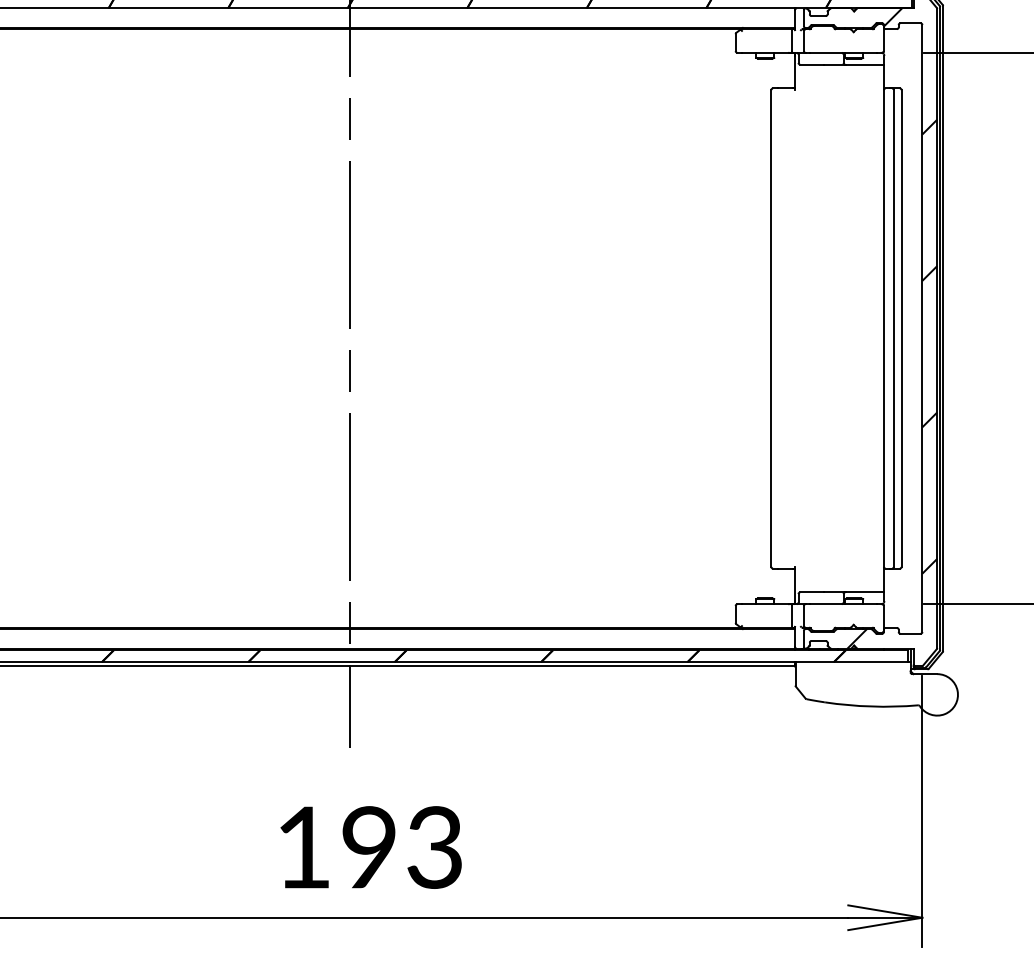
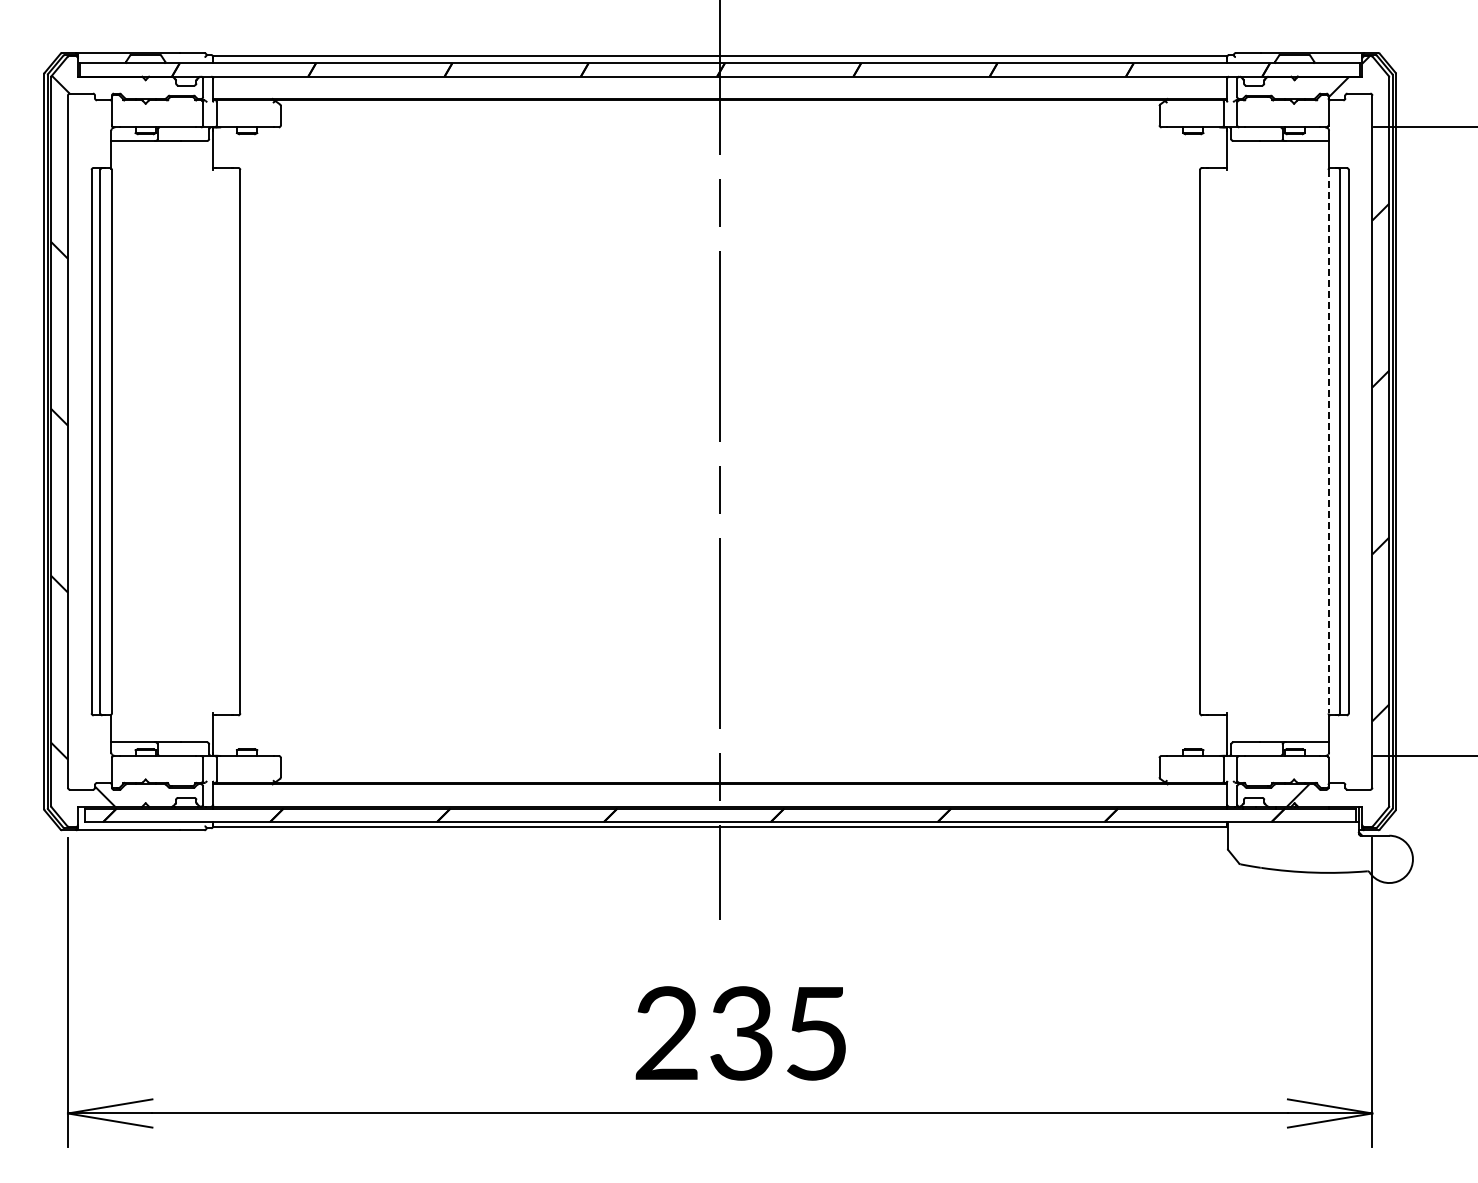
line: (883, 328) -> (1328, 441), solid -> dashed
text: (369, 847) -> (741, 1033), 193 -> 235

